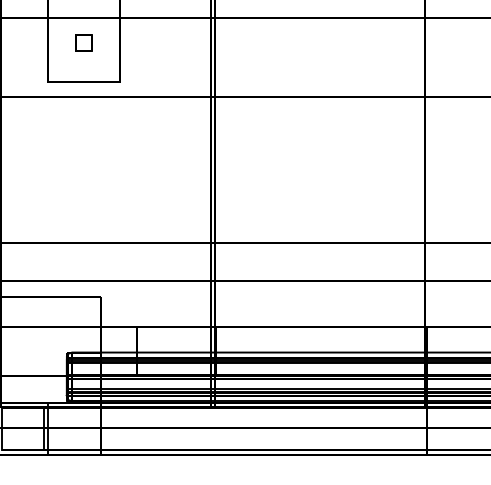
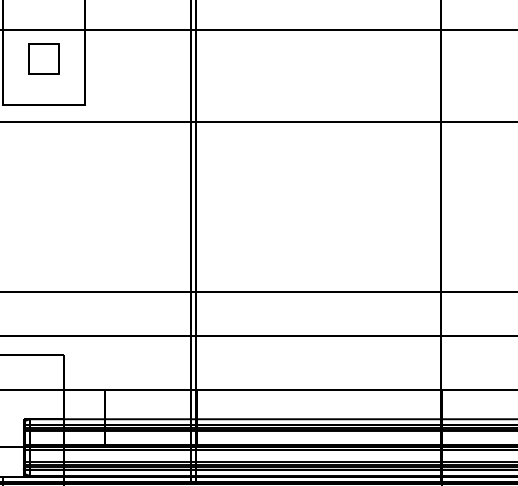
part: (83, 42) -> (43, 58), size x1.67

